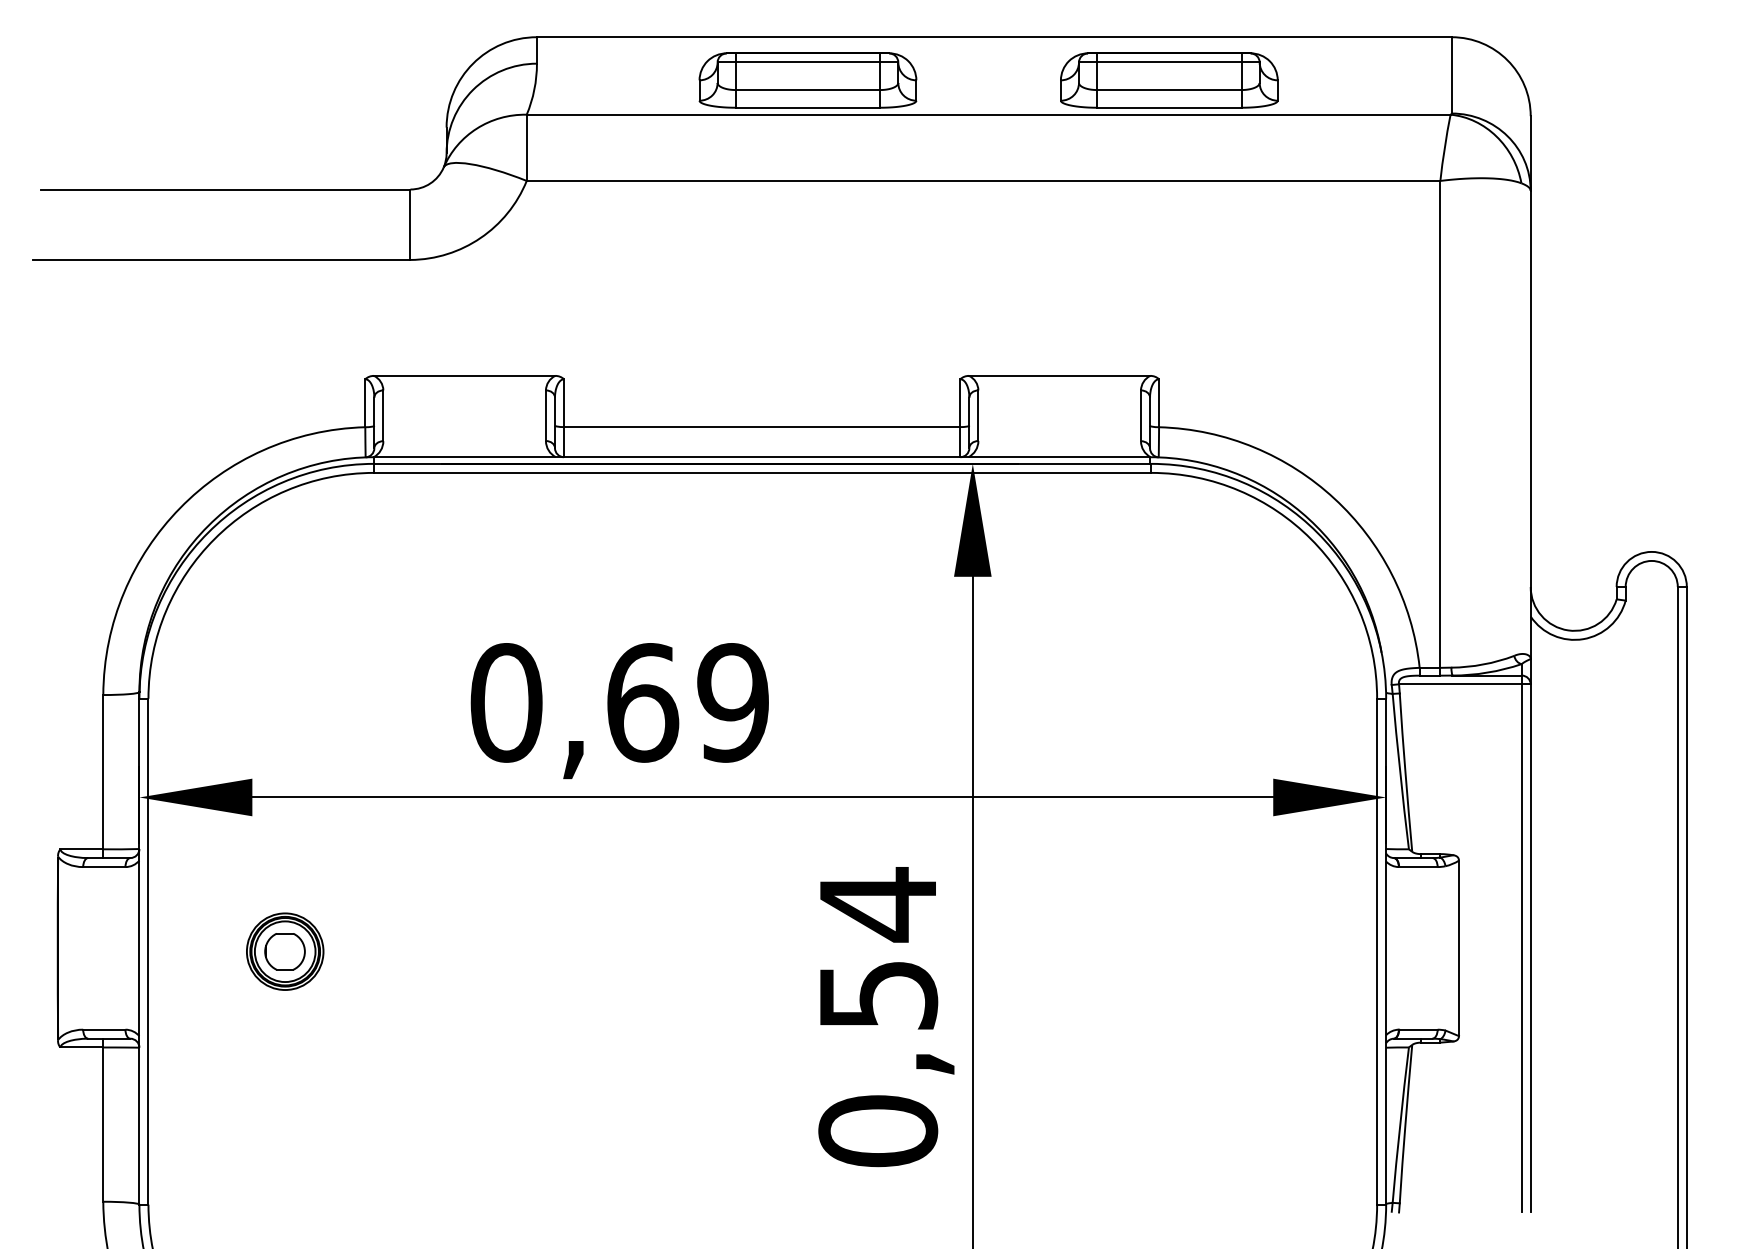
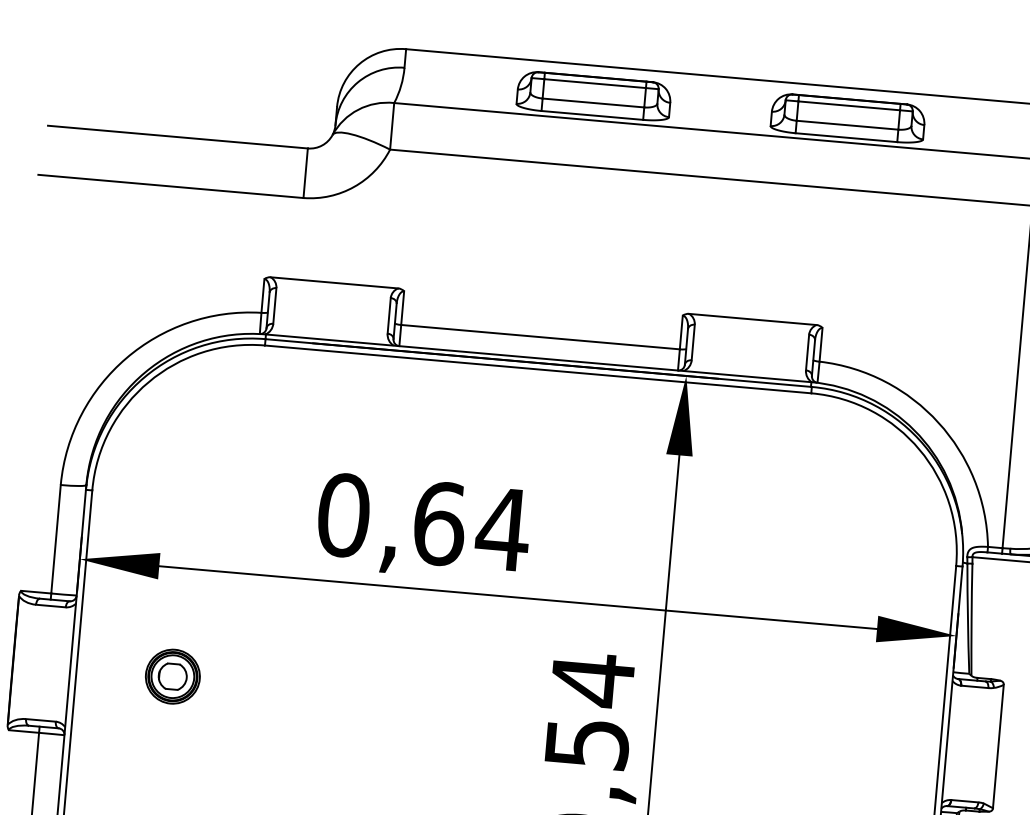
text: (732, 702) -> (502, 528), 0,69 -> 0,64

